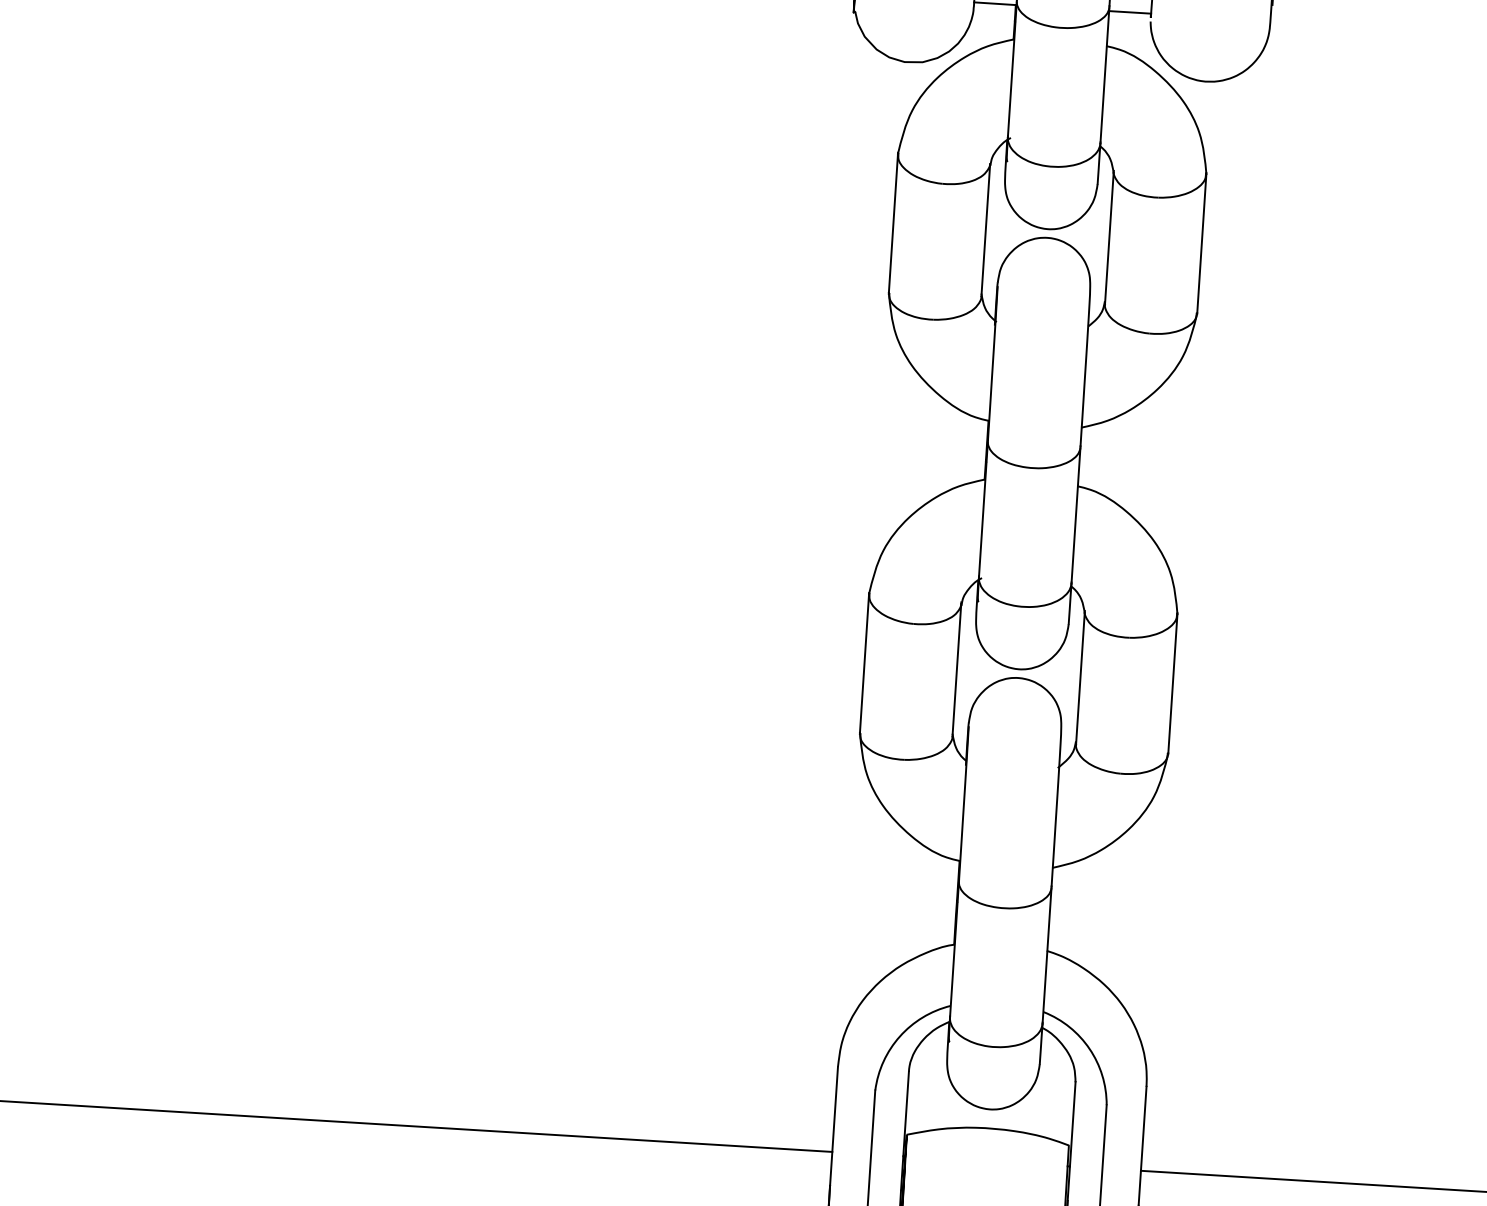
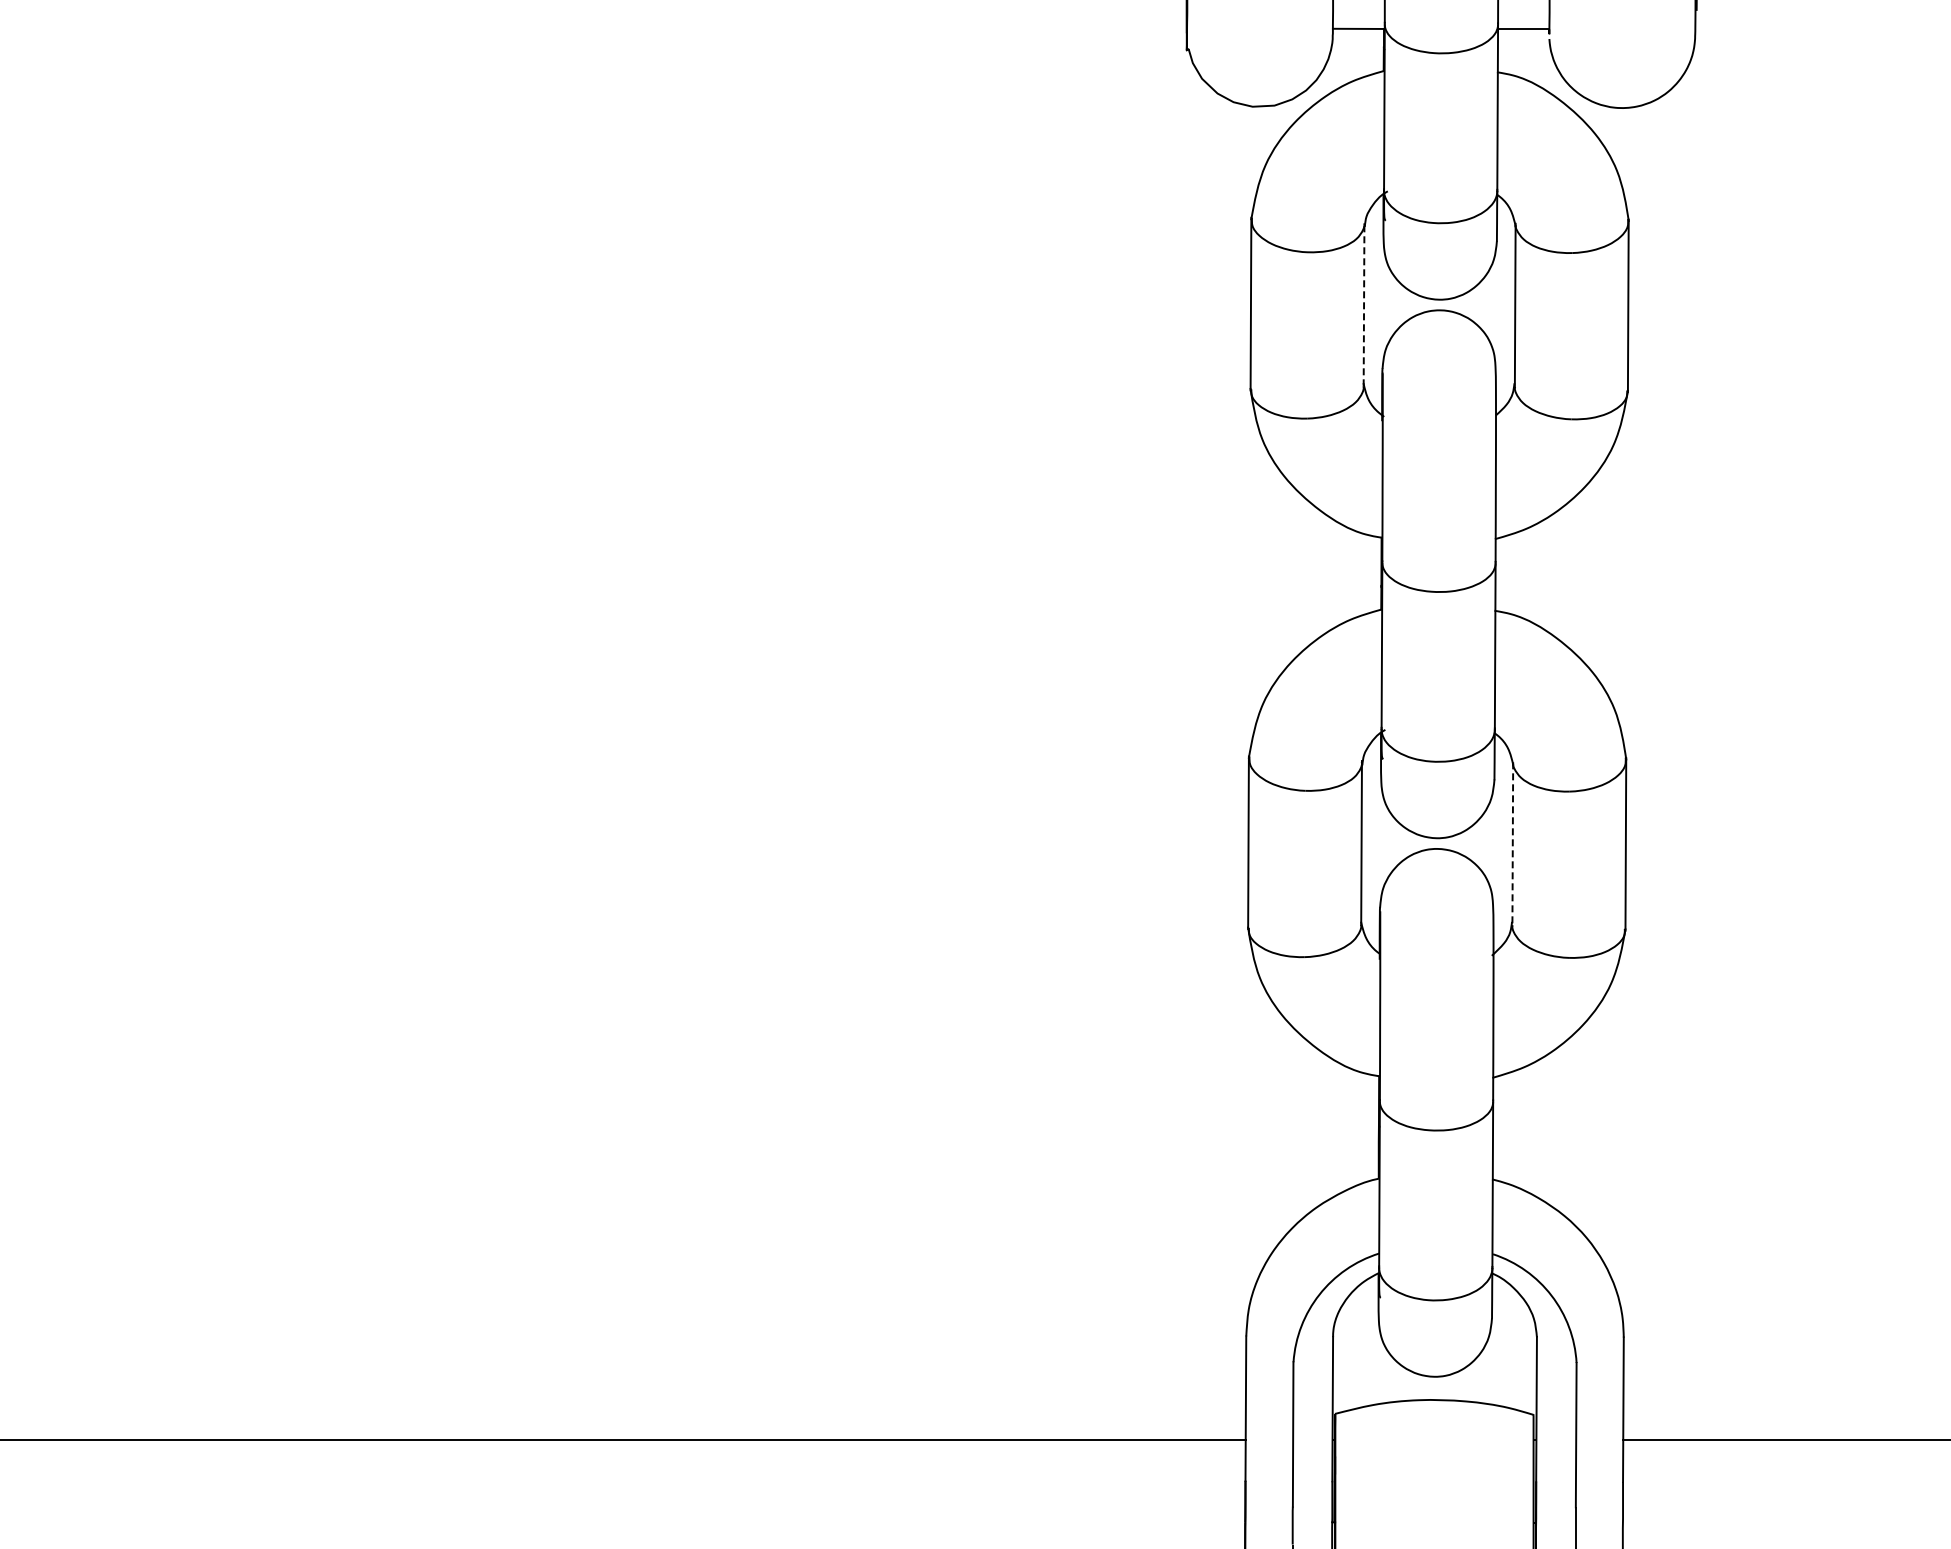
line: (986, 230) -> (1364, 305), solid -> dashed
line: (1080, 678) -> (1512, 844), solid -> dashed

